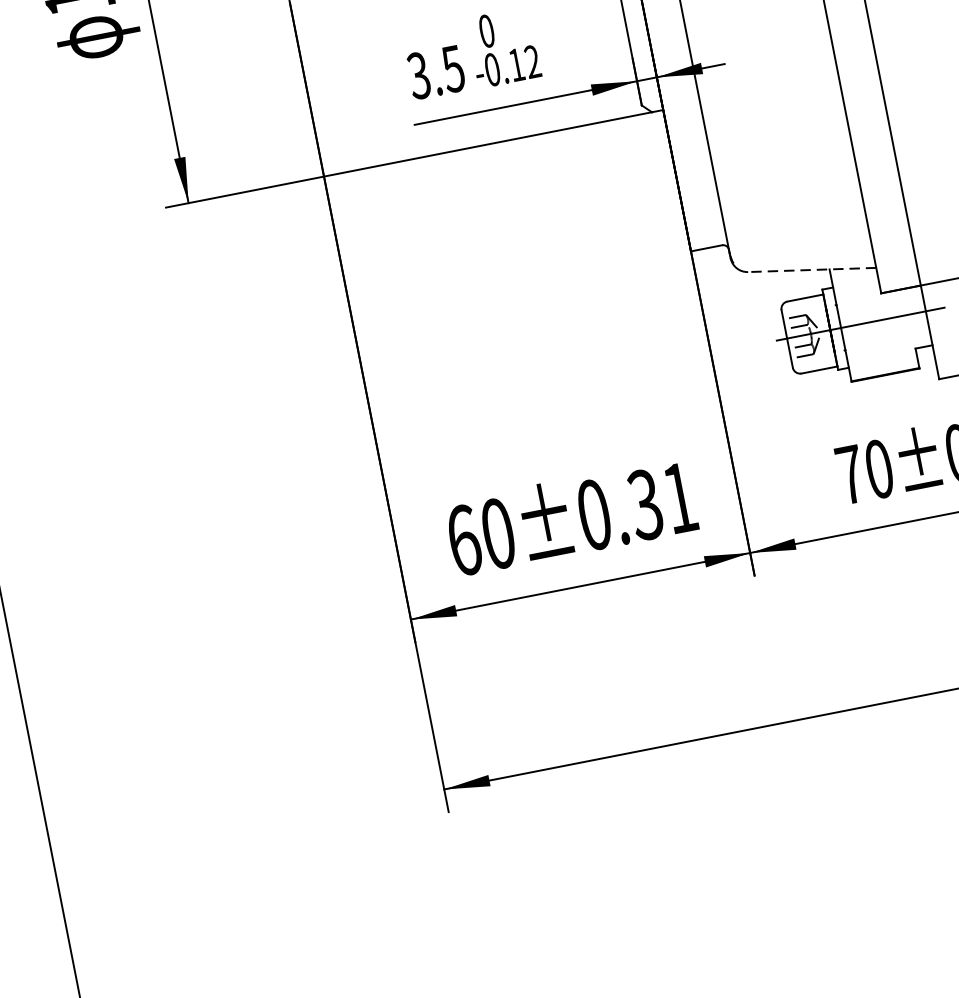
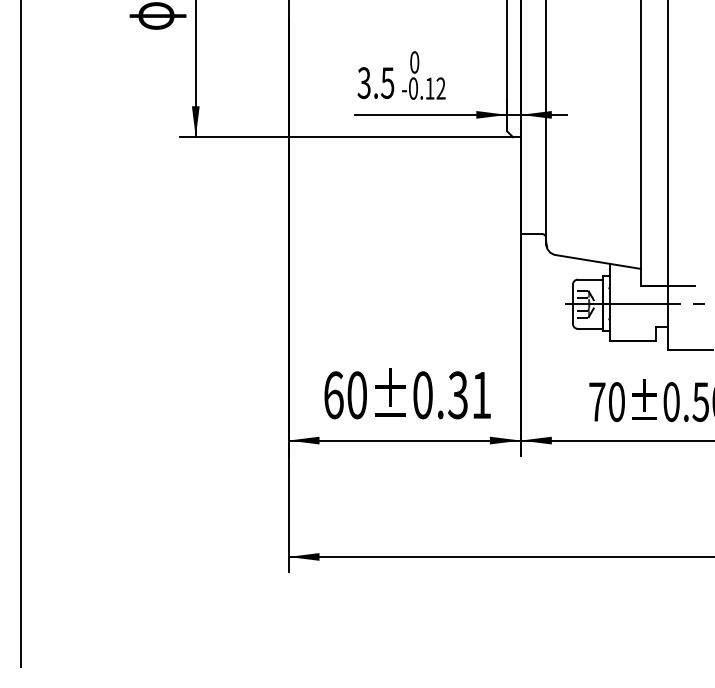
line: (810, 269) -> (597, 261), dashed -> solid

